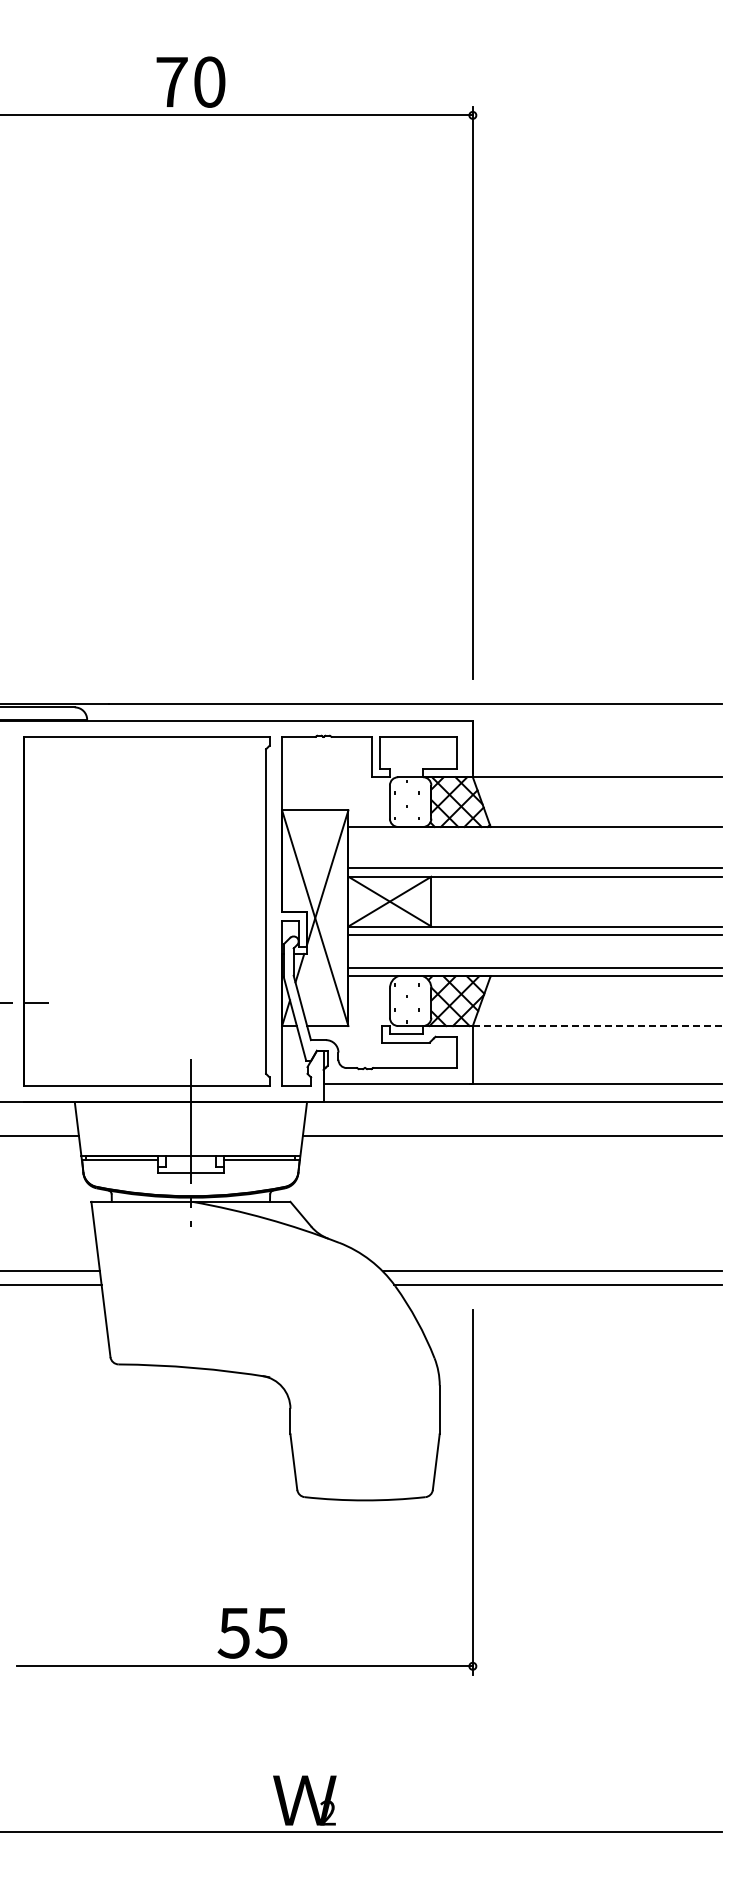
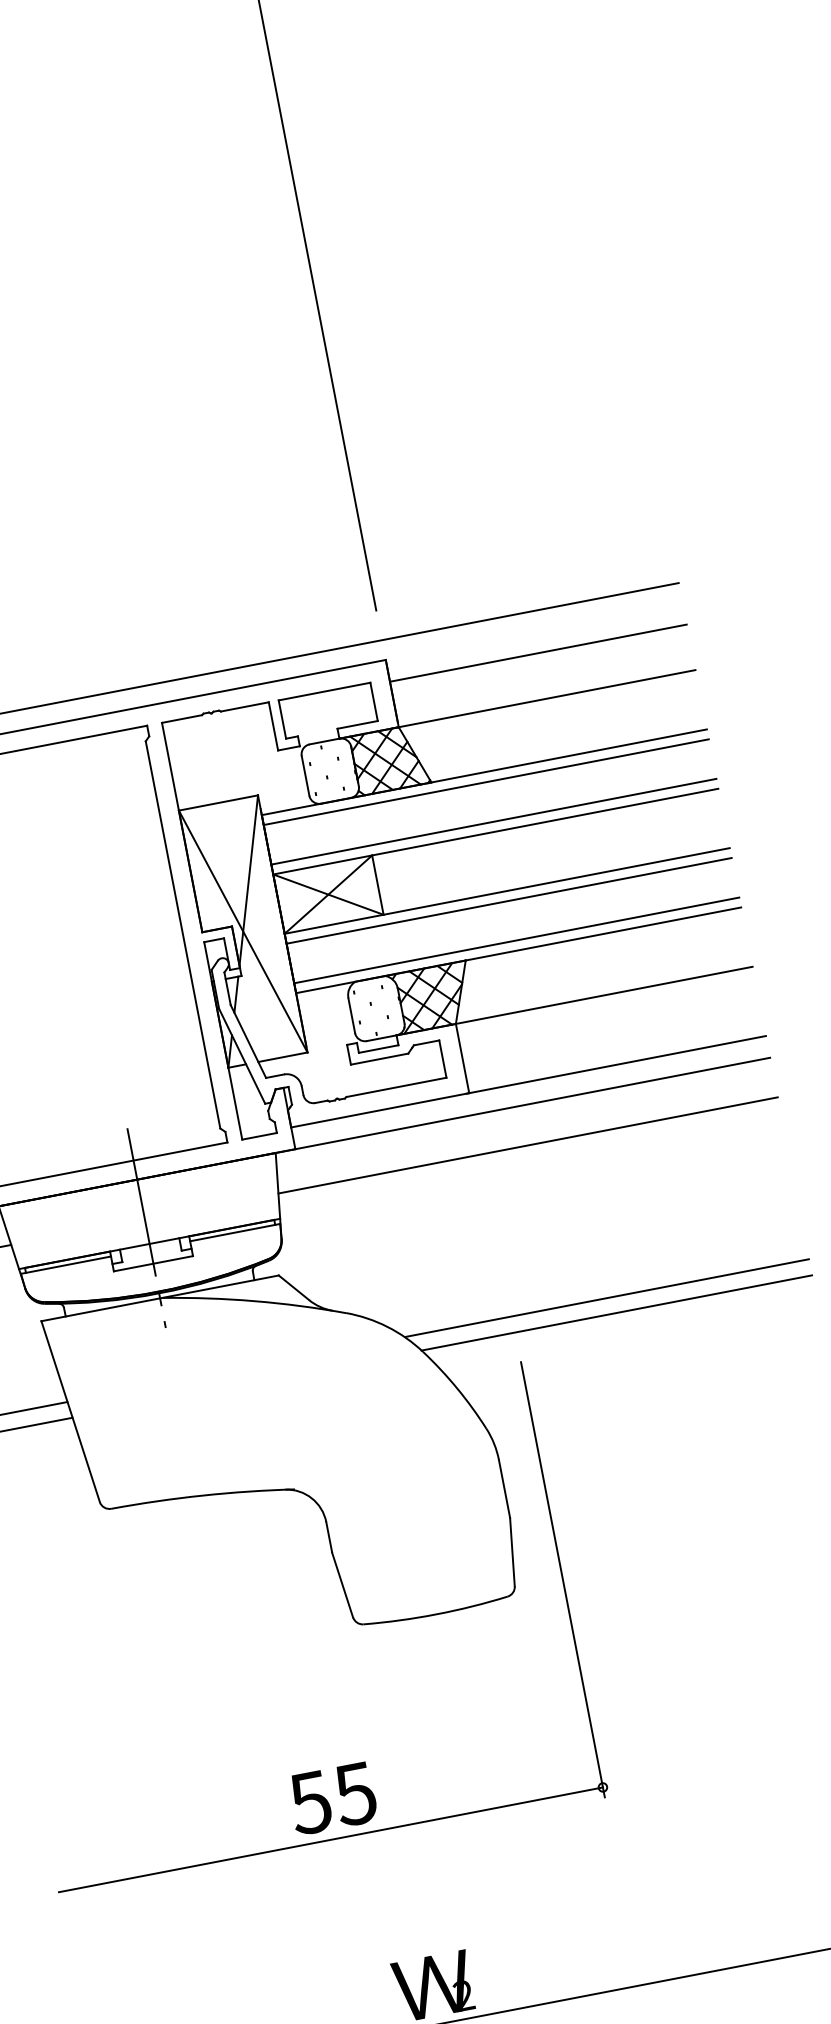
line: (596, 739) -> (537, 653), added
line: (534, 835) -> (485, 782), added
line: (597, 1026) -> (604, 995), dashed -> solid

